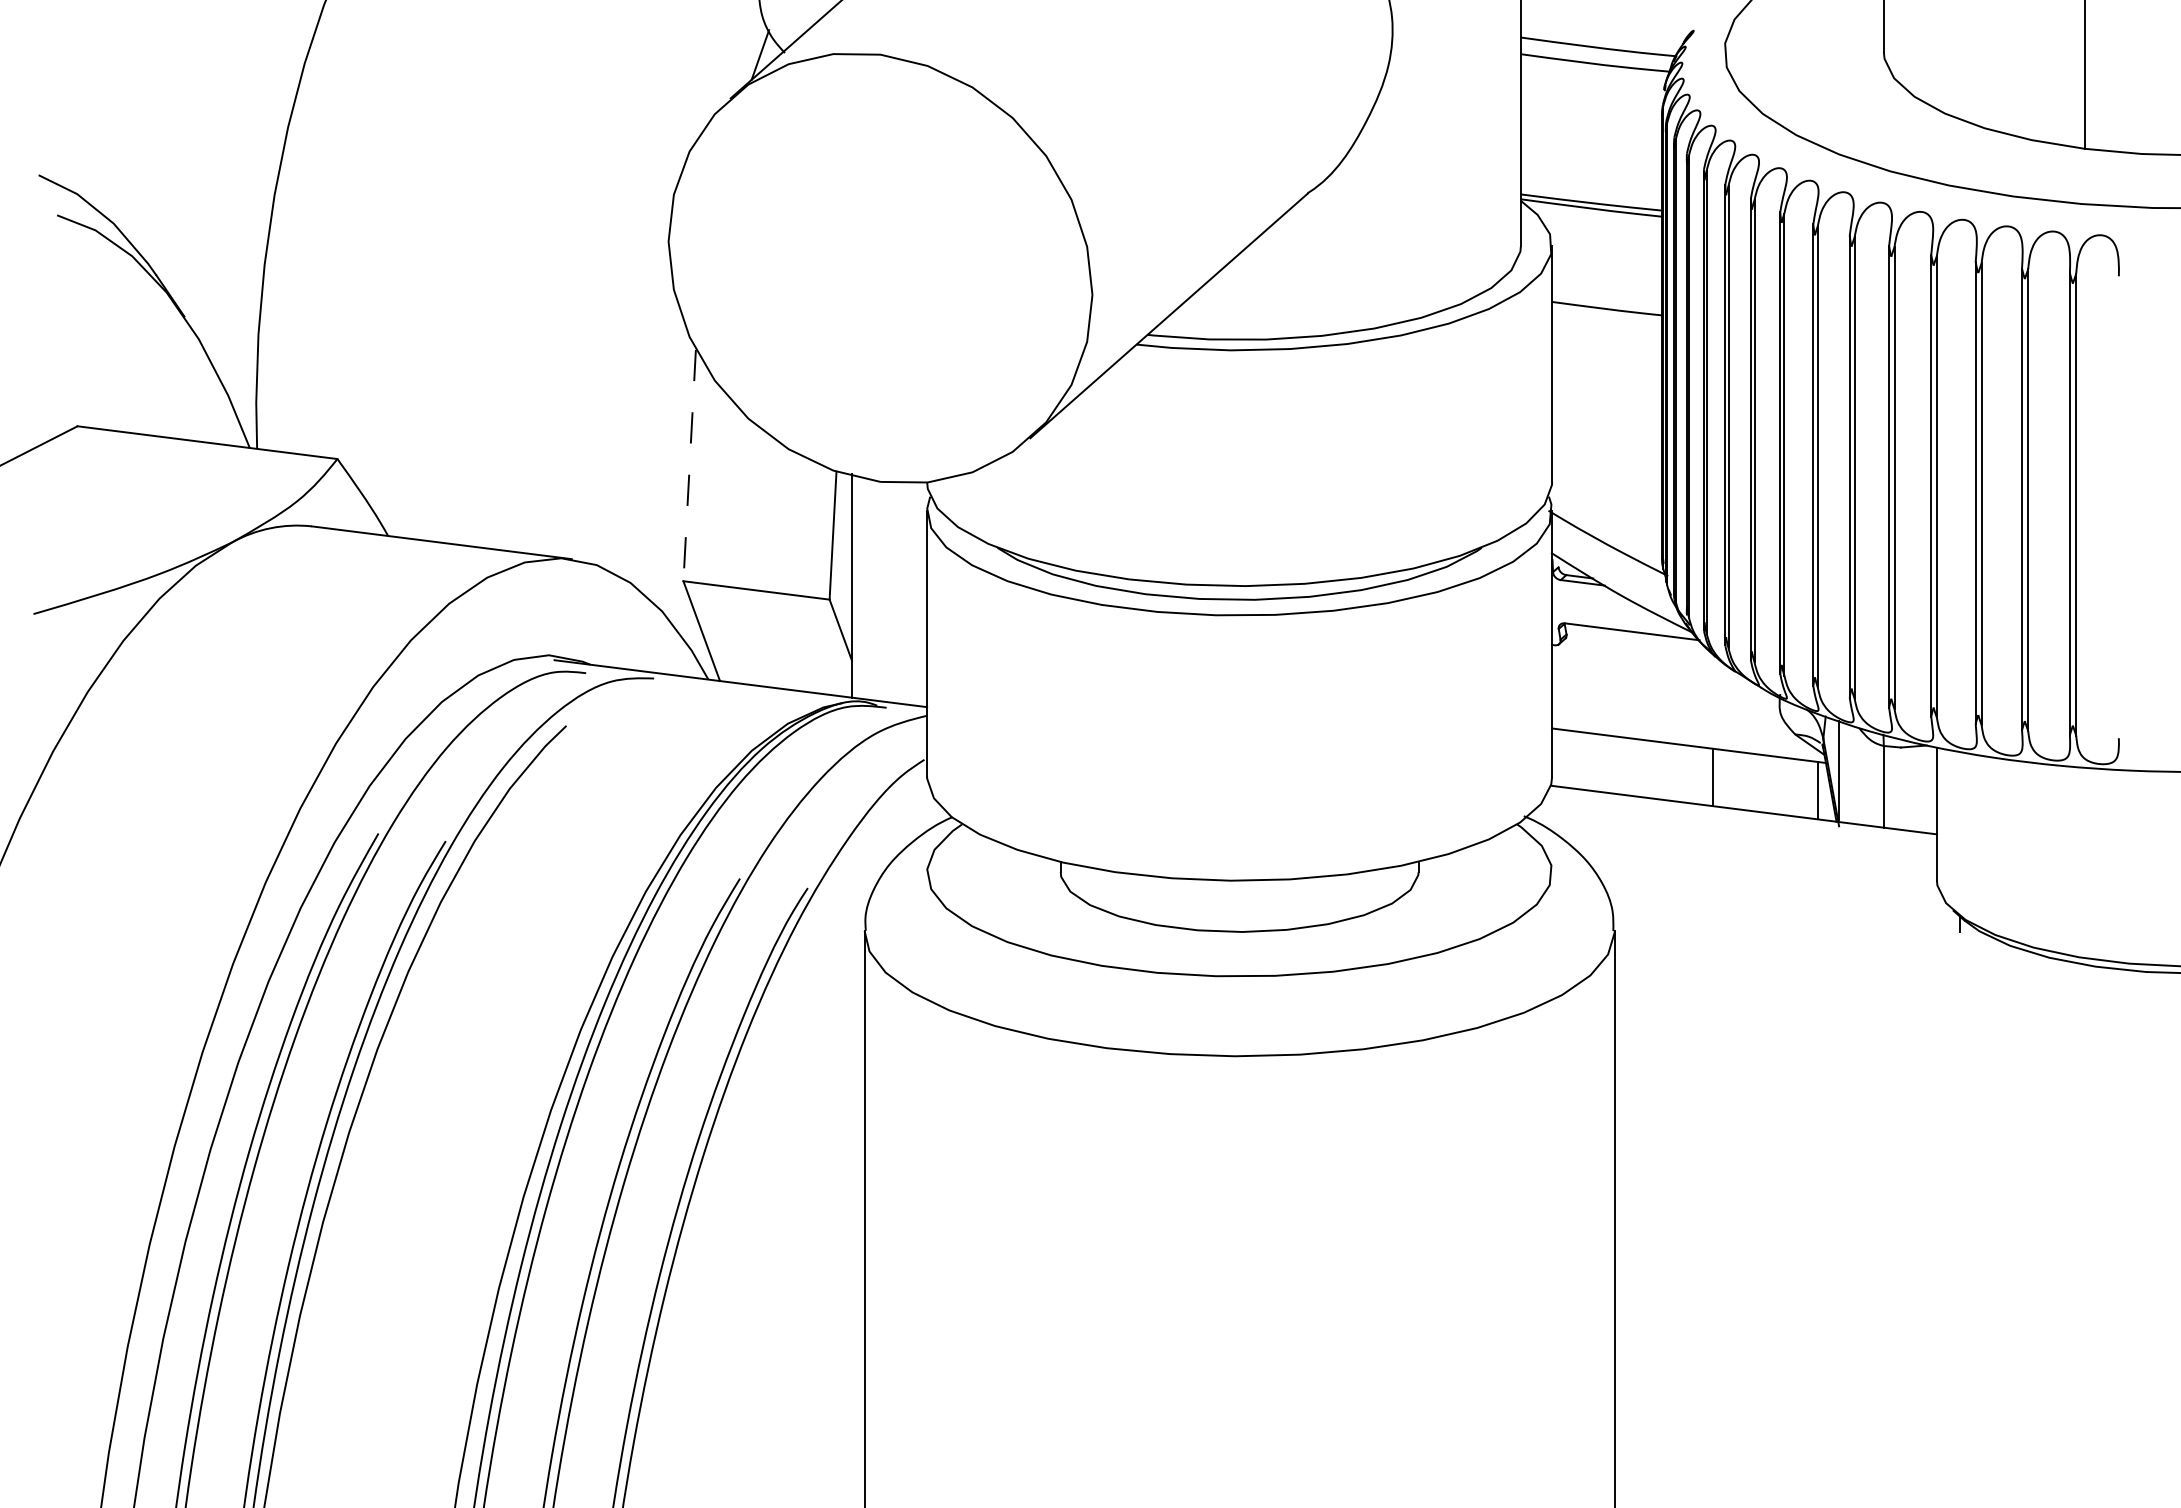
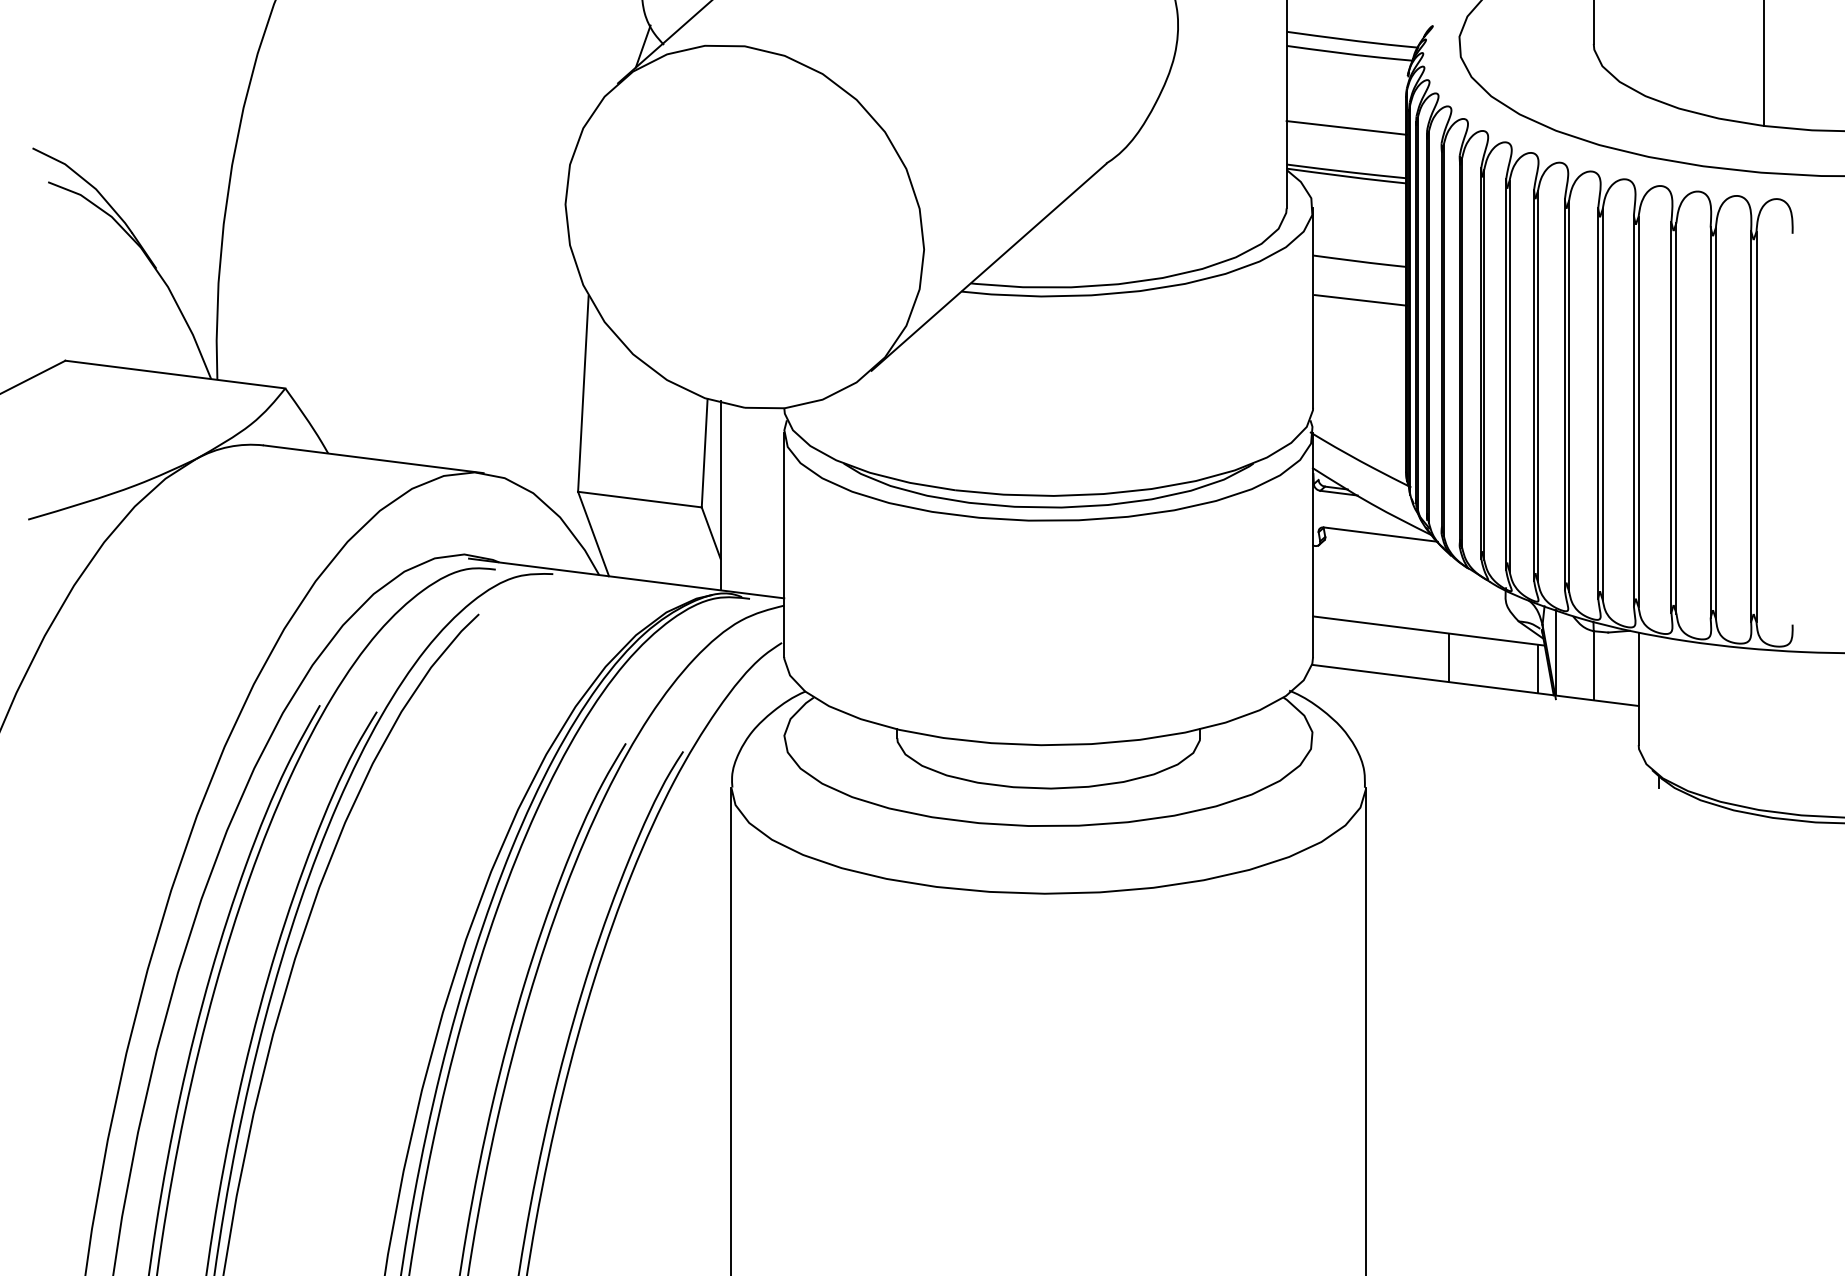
line: (1591, 150) -> (1346, 127), added
line: (1608, 355) -> (1360, 300), added
line: (689, 466) -> (583, 394), dashed -> solid

